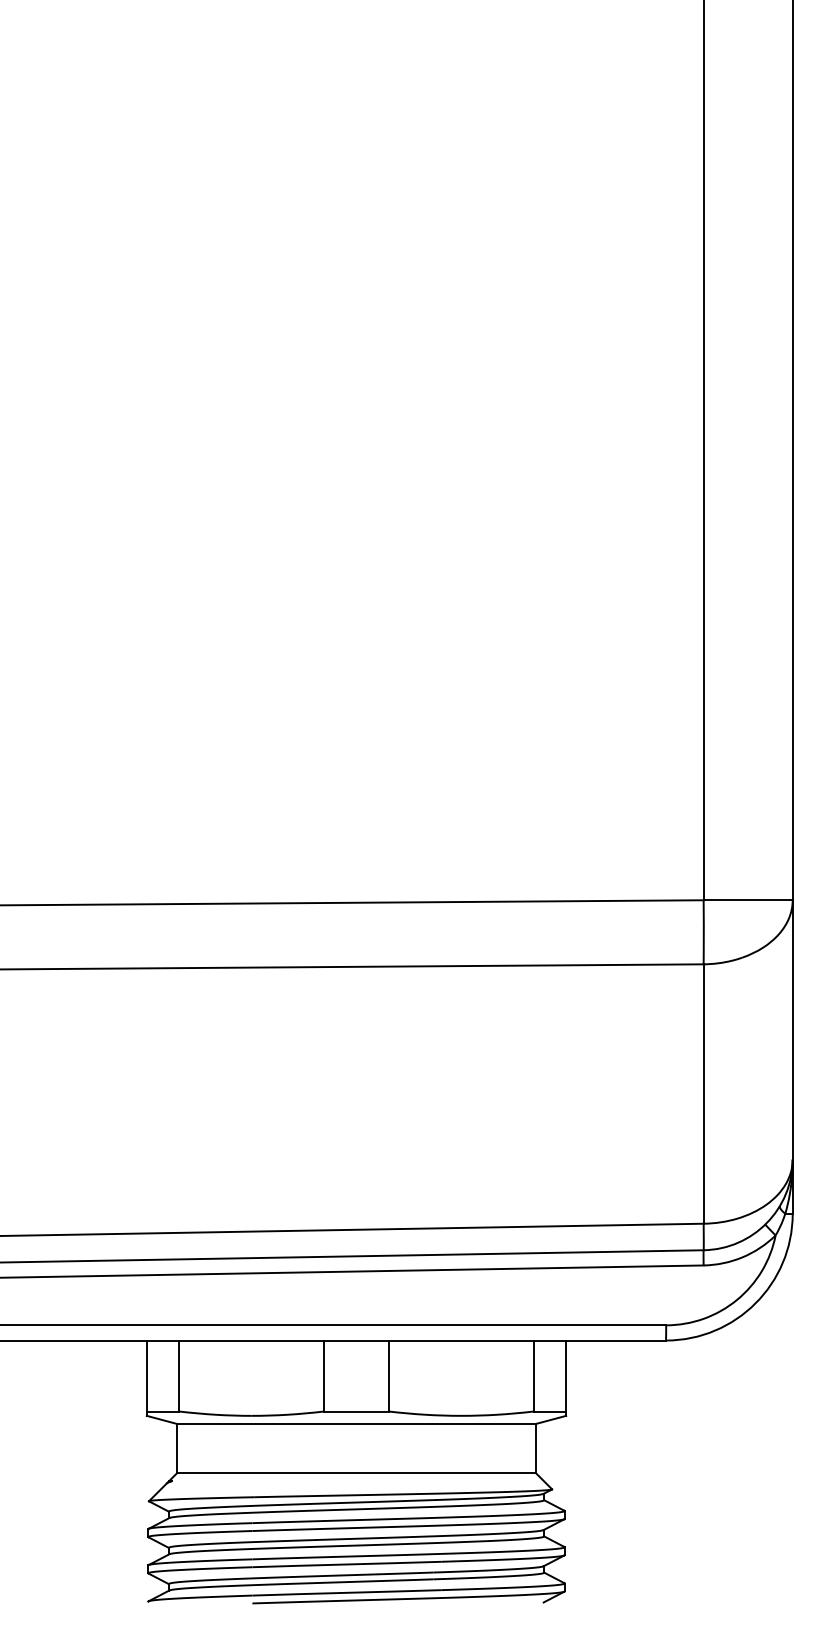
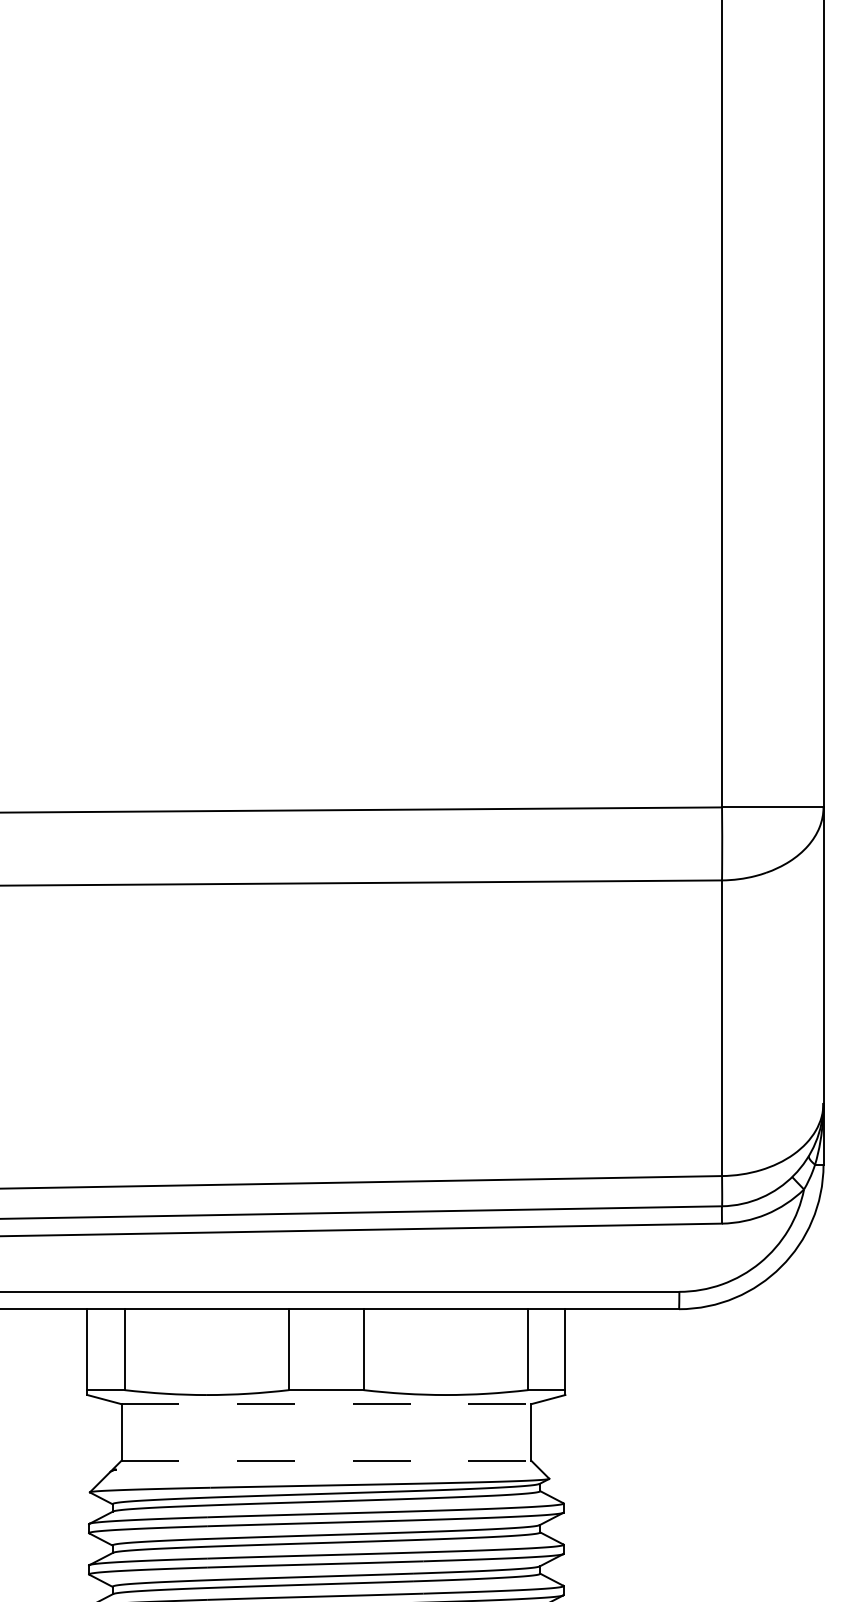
line: (356, 1423) -> (326, 1403), solid -> dashed
line: (356, 1473) -> (326, 1460), solid -> dashed

